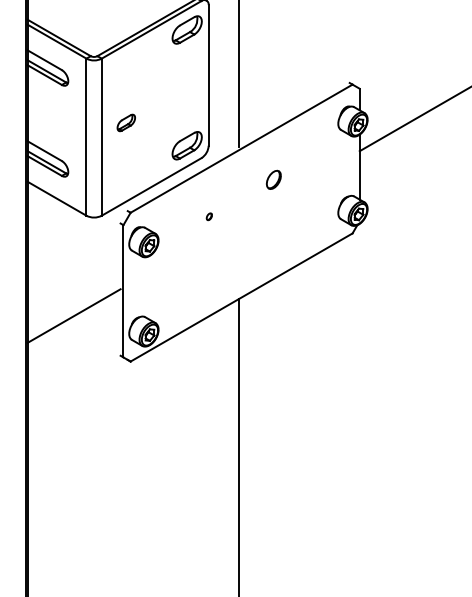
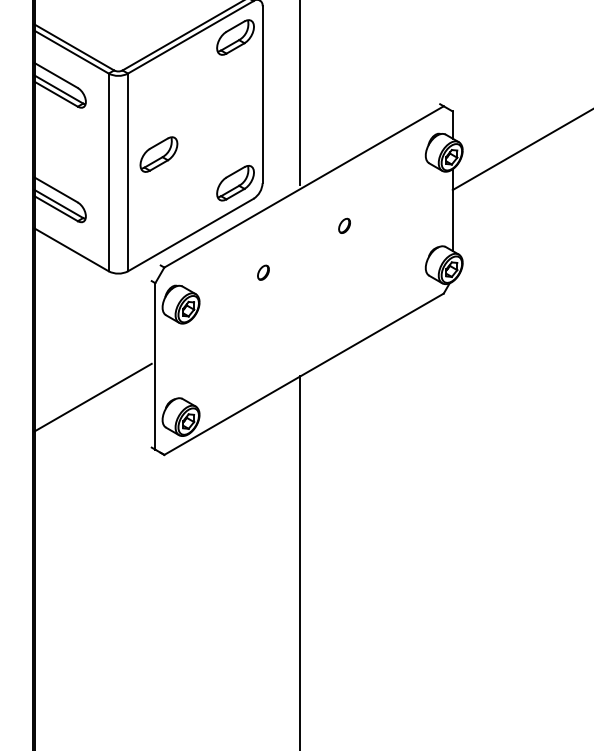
part: (125, 122) -> (158, 154), size x1.67
part: (273, 179) -> (344, 225), size x0.62
part: (209, 216) -> (263, 272), size x1.67

